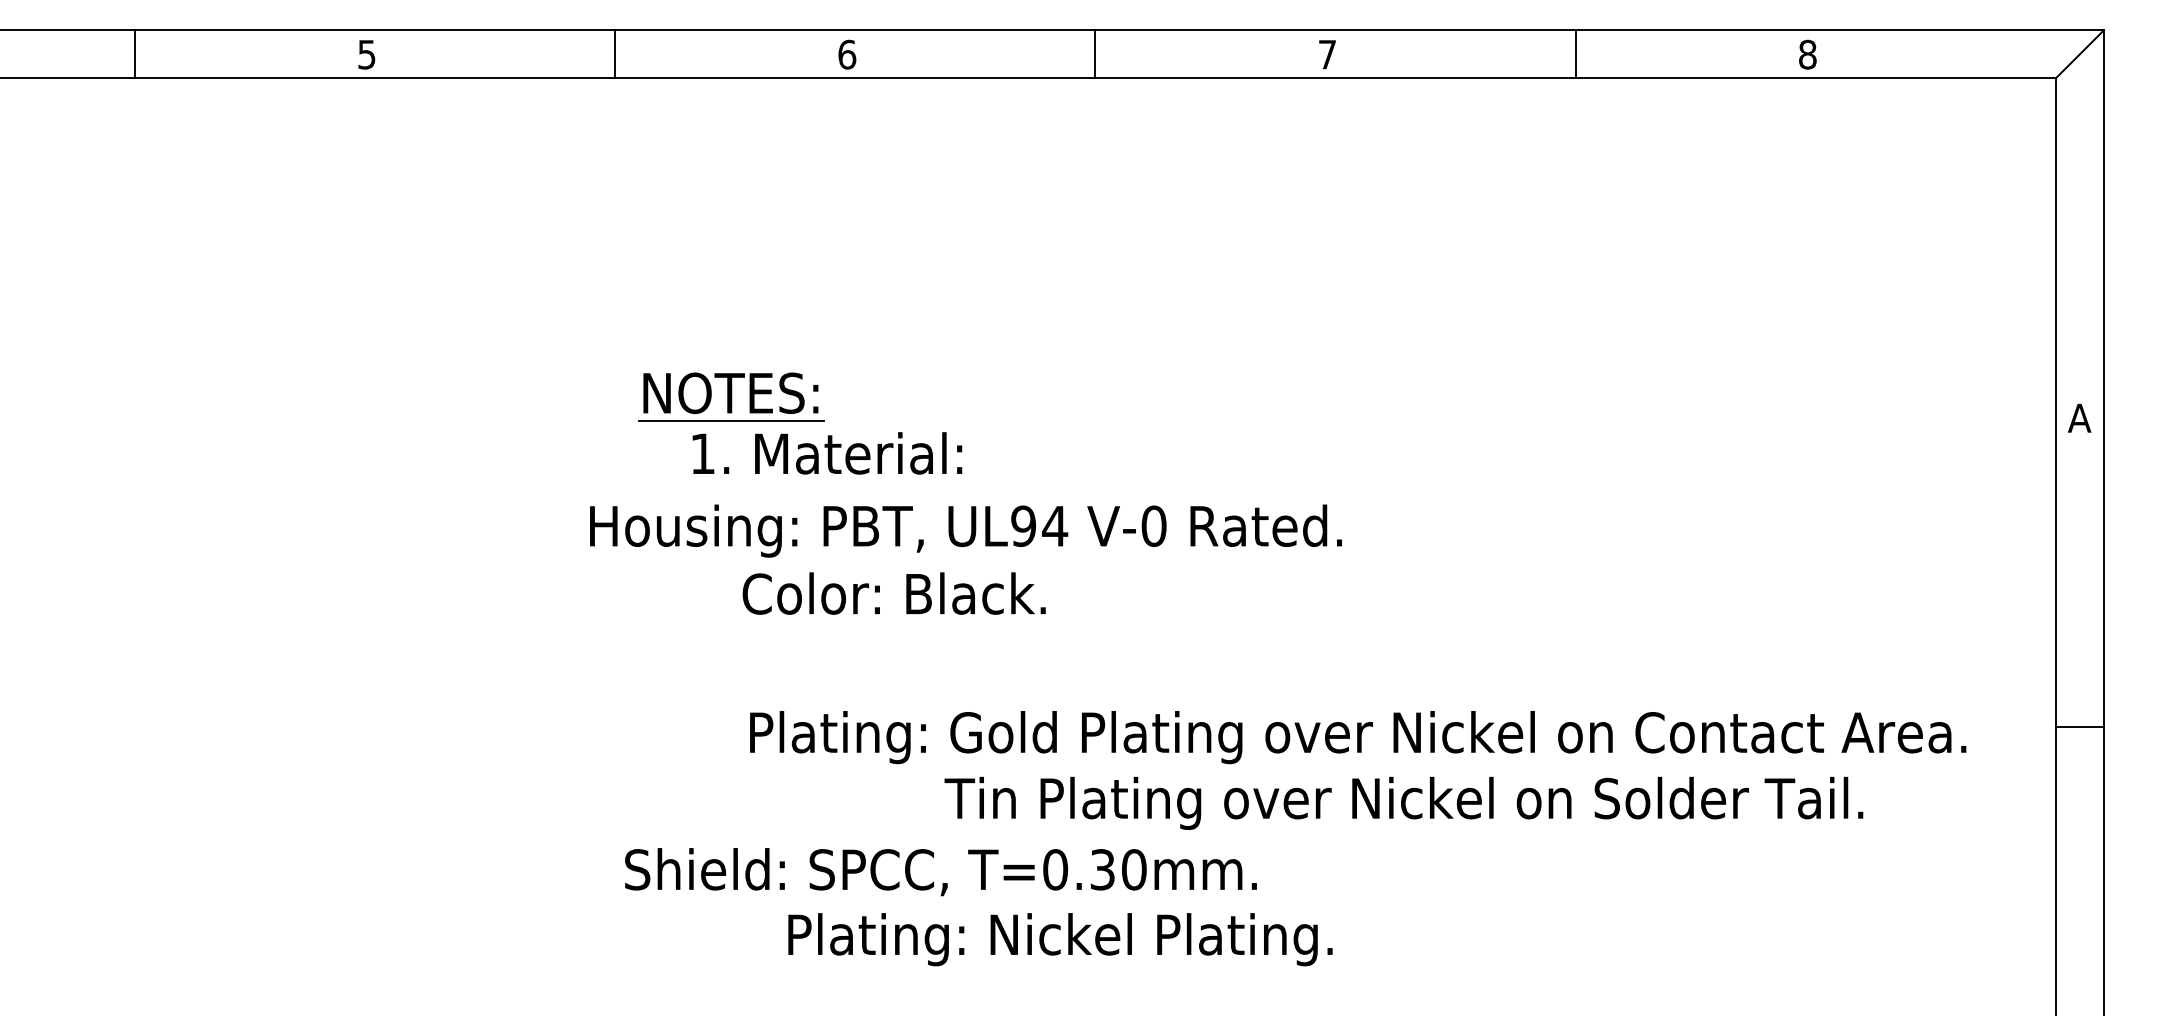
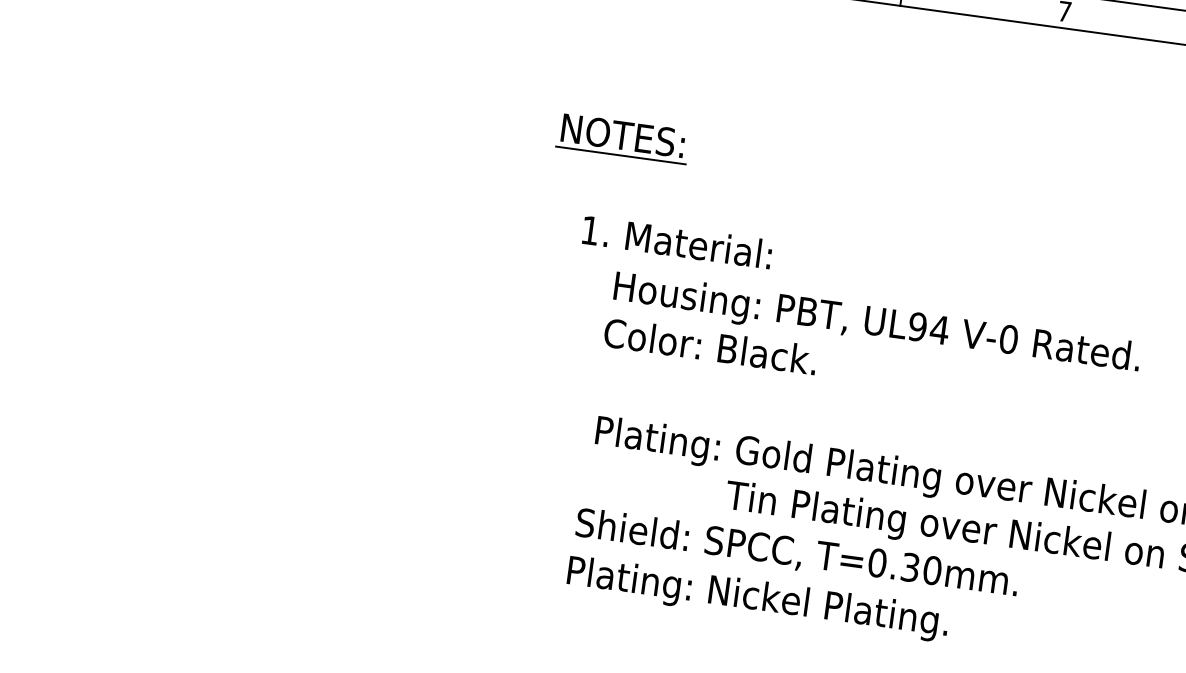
part: (731, 396) -> (623, 138), moved
text: (965, 530) -> (876, 324), moved
text: (940, 872) -> (796, 553), moved
text: (1060, 939) -> (758, 599), moved

